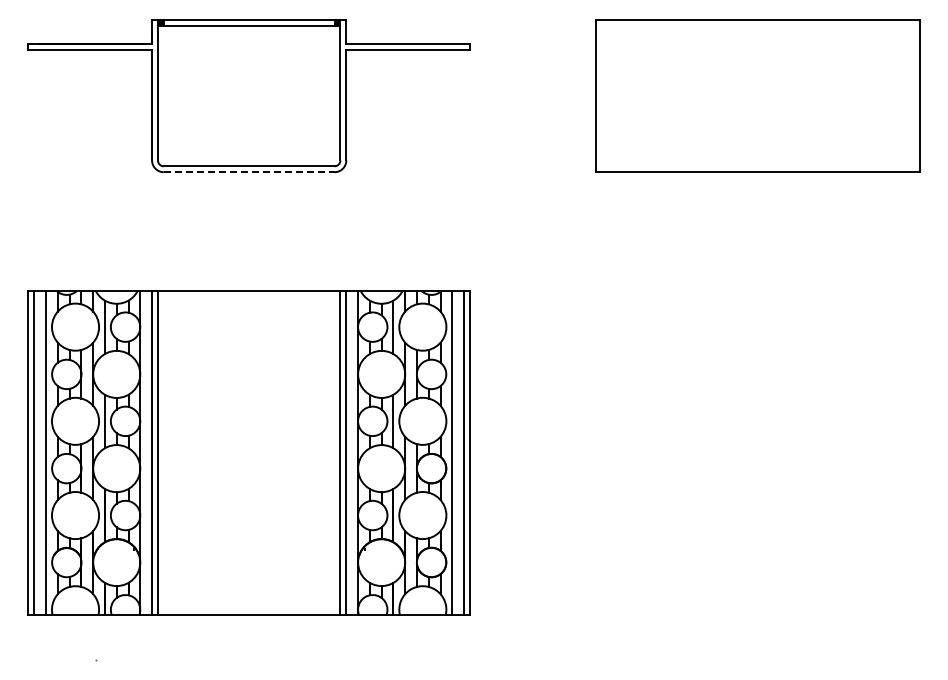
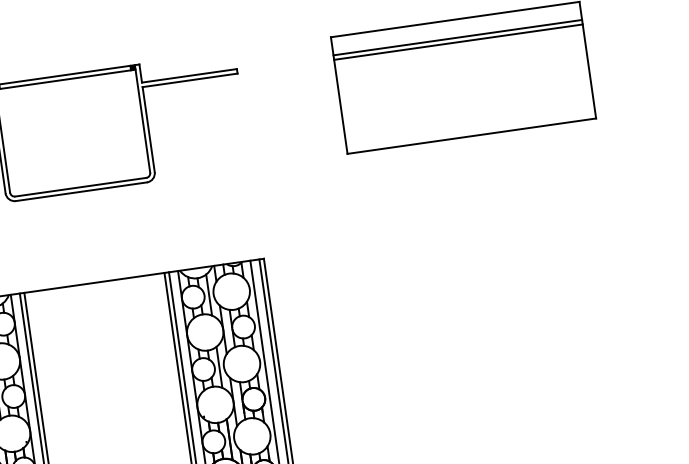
line: (757, 43) -> (457, 37), added
line: (757, 49) -> (458, 41), added
line: (249, 172) -> (81, 191), dashed -> solid

